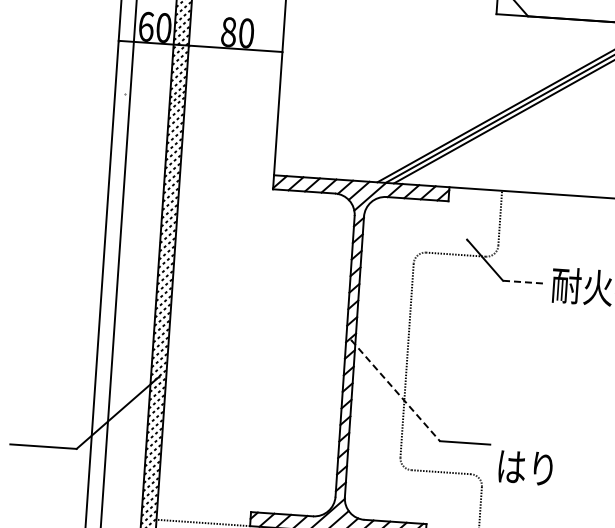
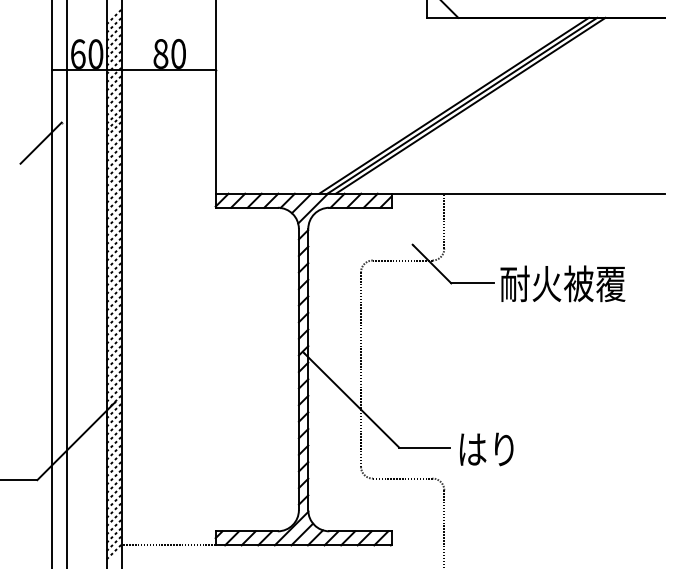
line: (102, 112) -> (40, 142), added
line: (524, 282) -> (472, 283), dashed -> solid
line: (395, 390) -> (351, 400), dashed -> solid
text: (525, 467) -> (486, 449), moved

